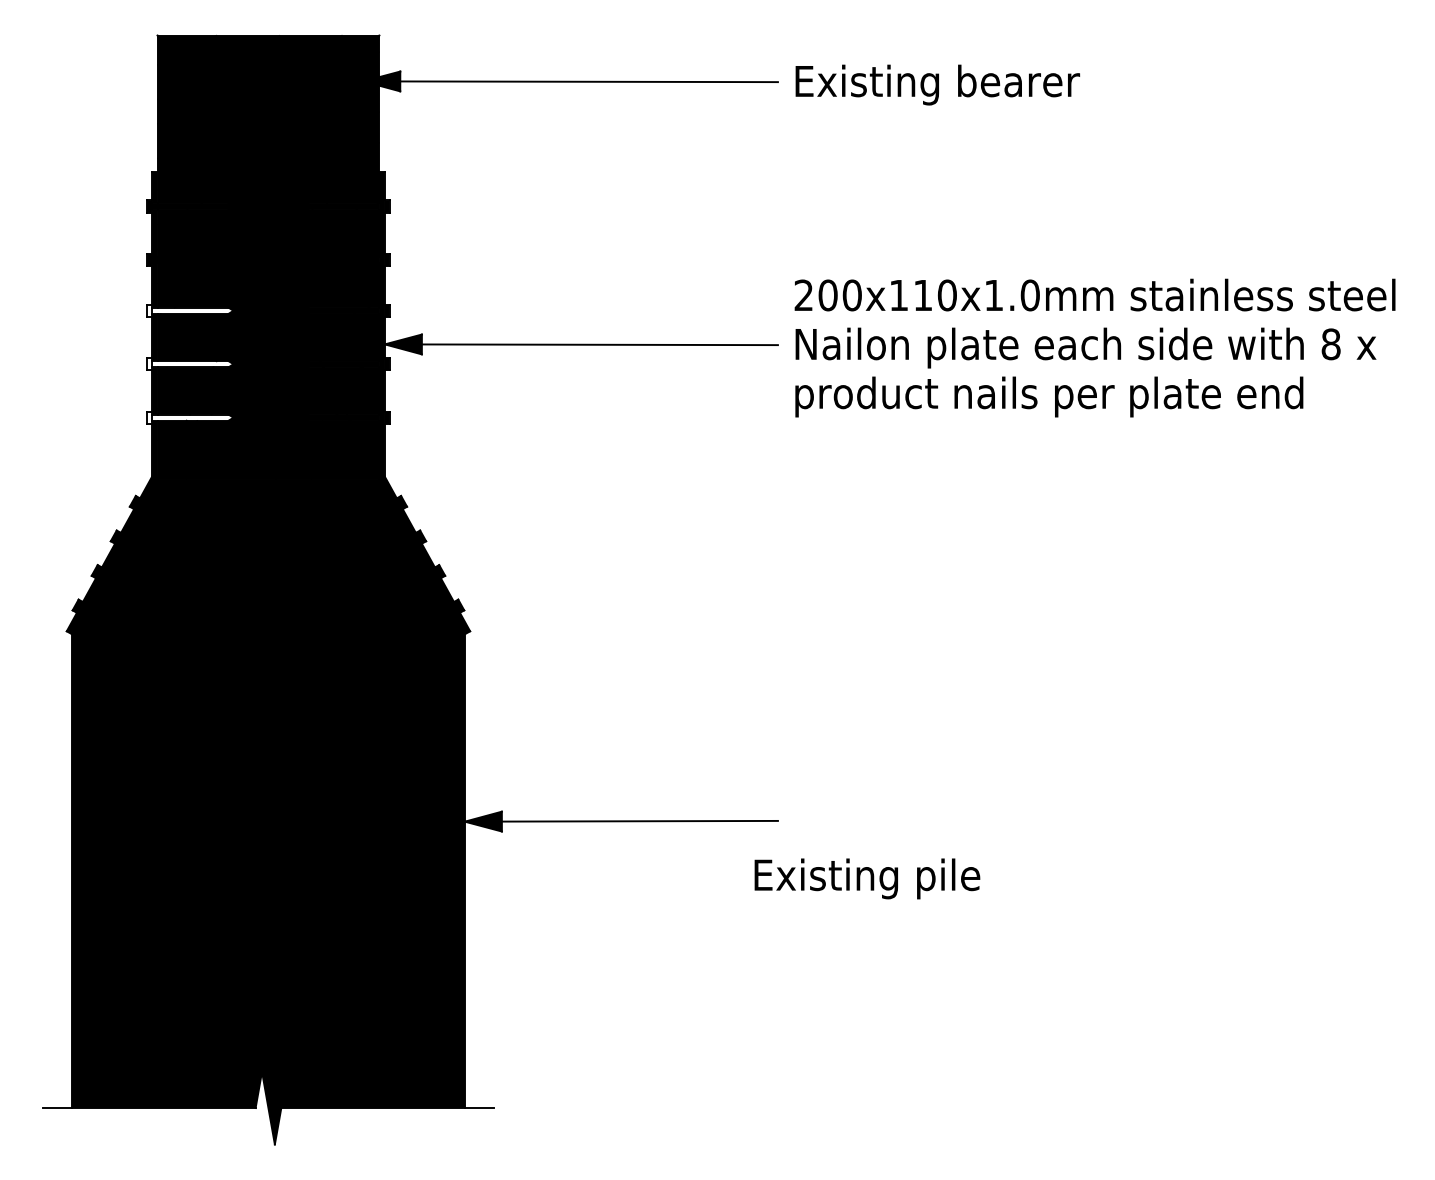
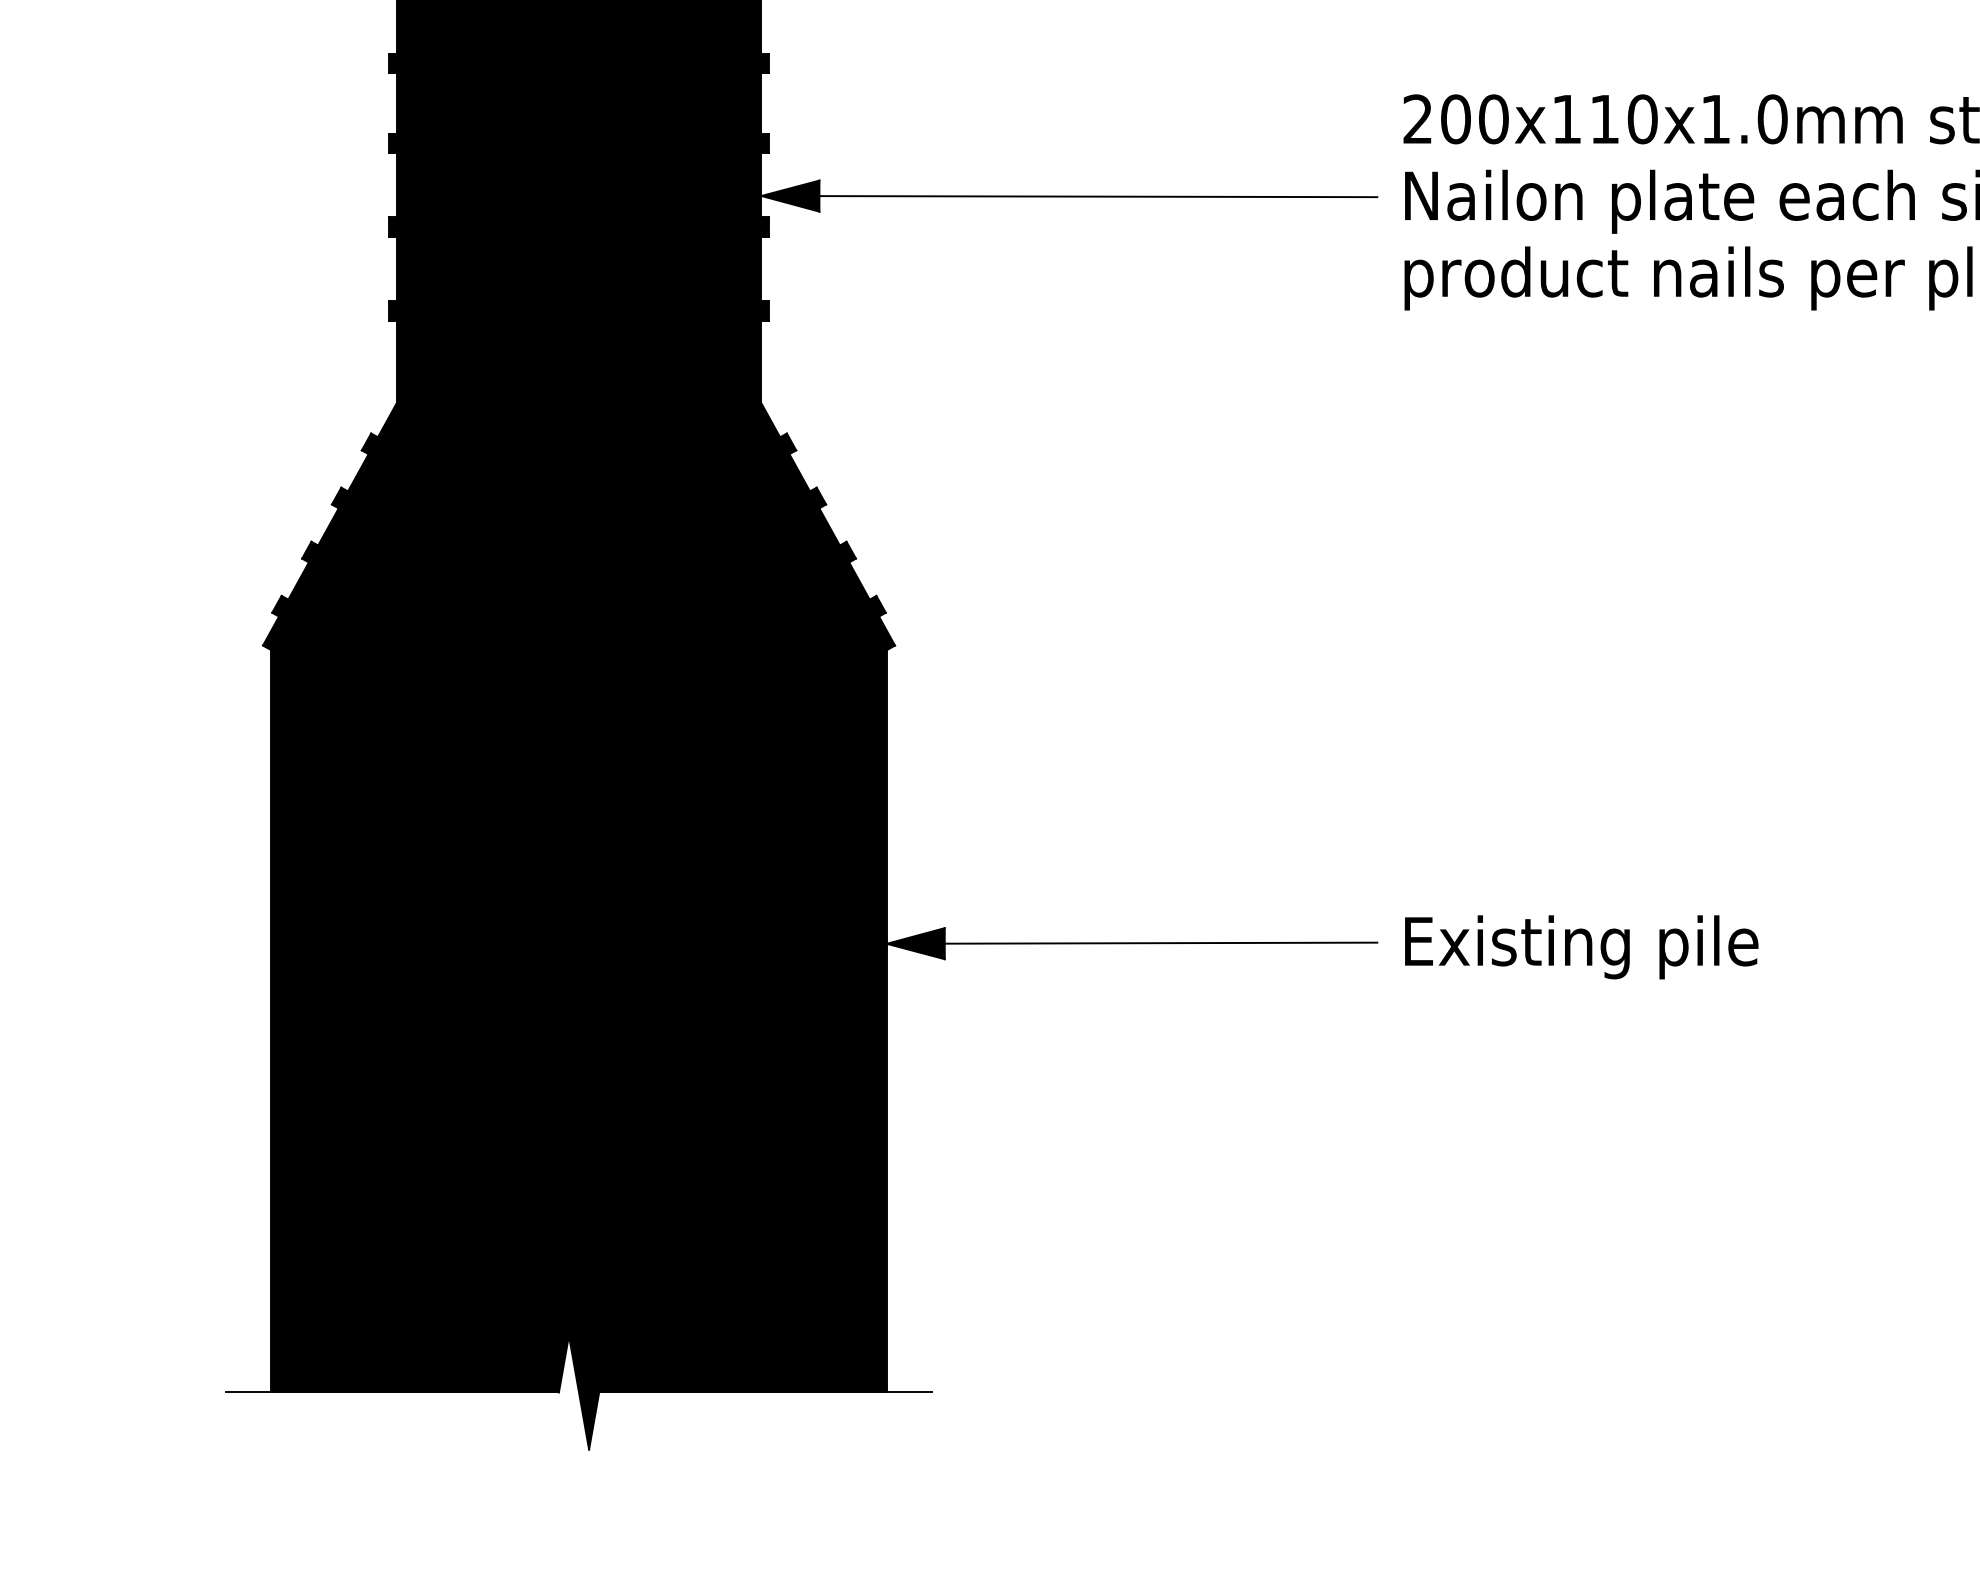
fill: (190, 310) -> (456, 142), added
fill: (190, 364) -> (456, 227), added
fill: (190, 417) -> (456, 310), added
text: (867, 878) -> (1581, 946), moved

